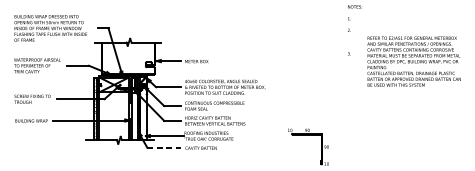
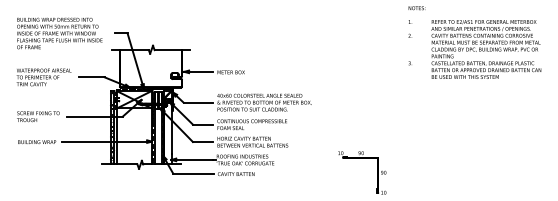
text: (414, 61) -> (486, 49), moved
line: (164, 147) -> (193, 173), dashed -> solid

